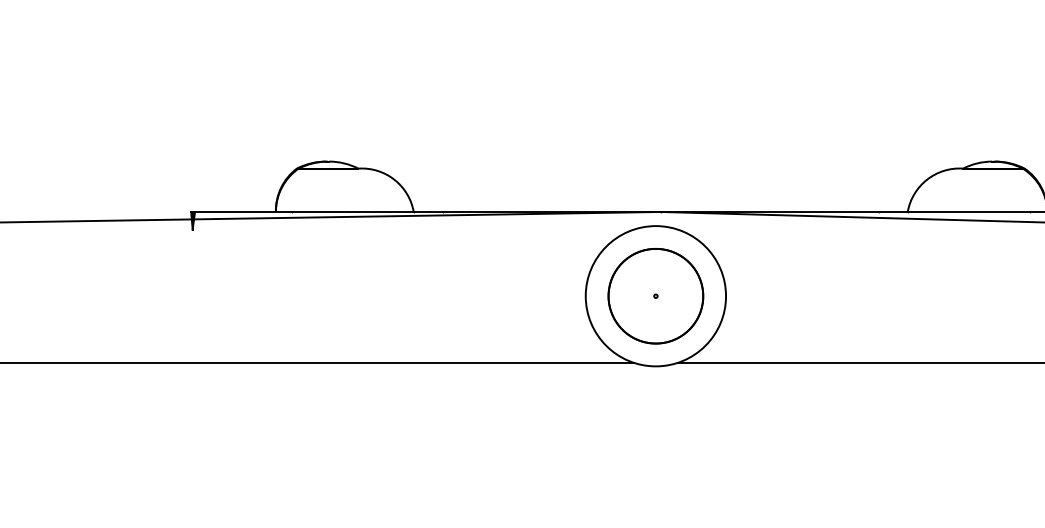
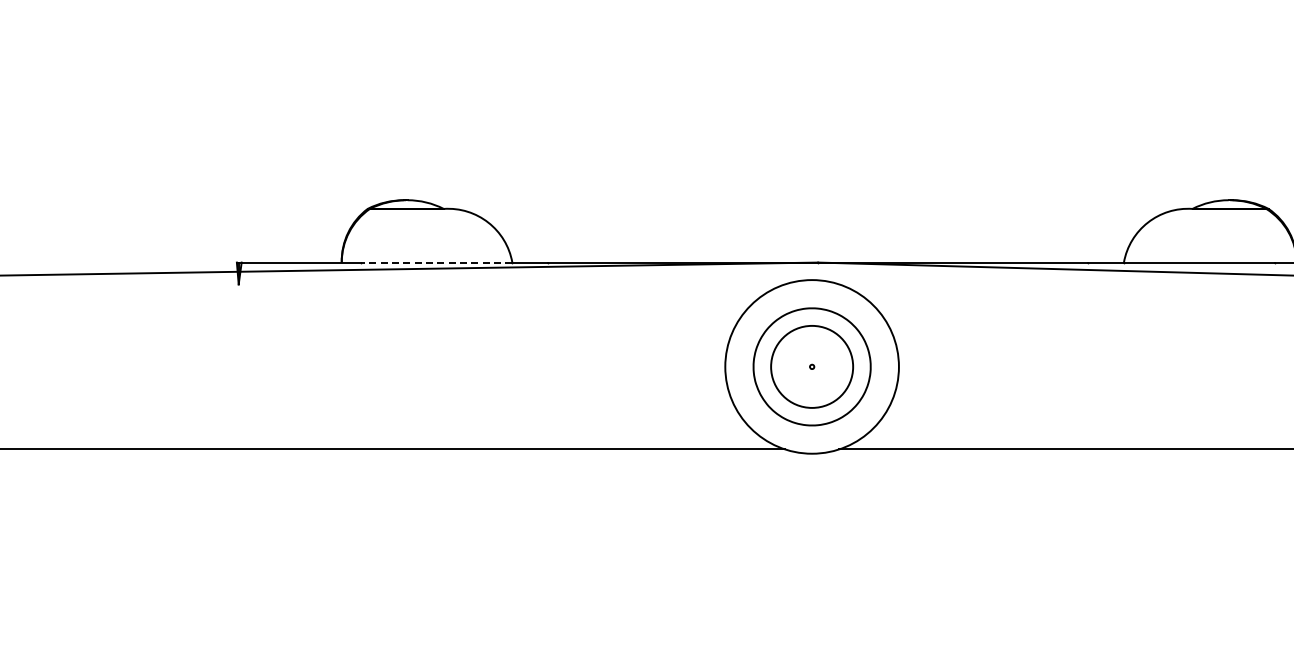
line: (352, 211) -> (436, 262), solid -> dashed
circle: (655, 295) -> (811, 366), size x0.7

